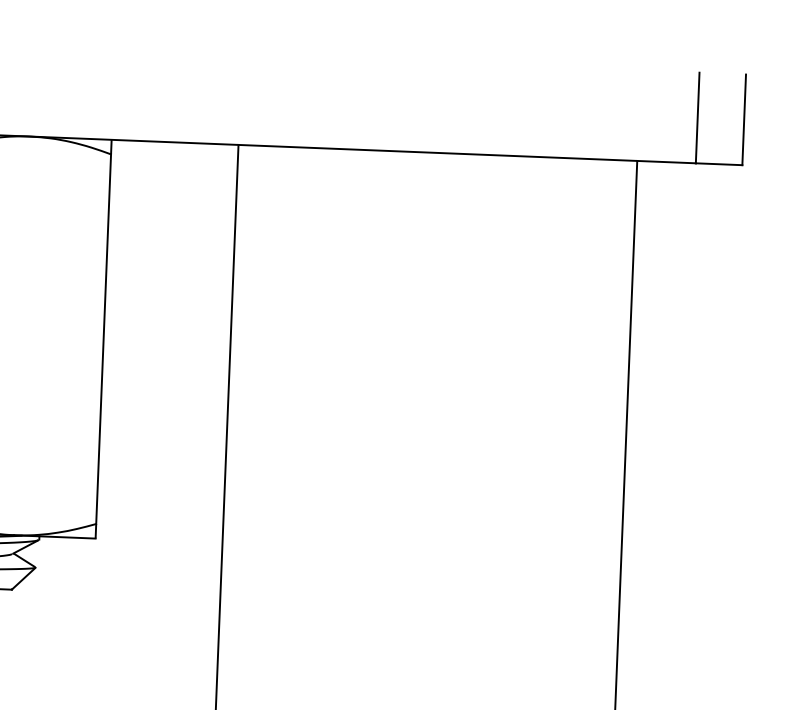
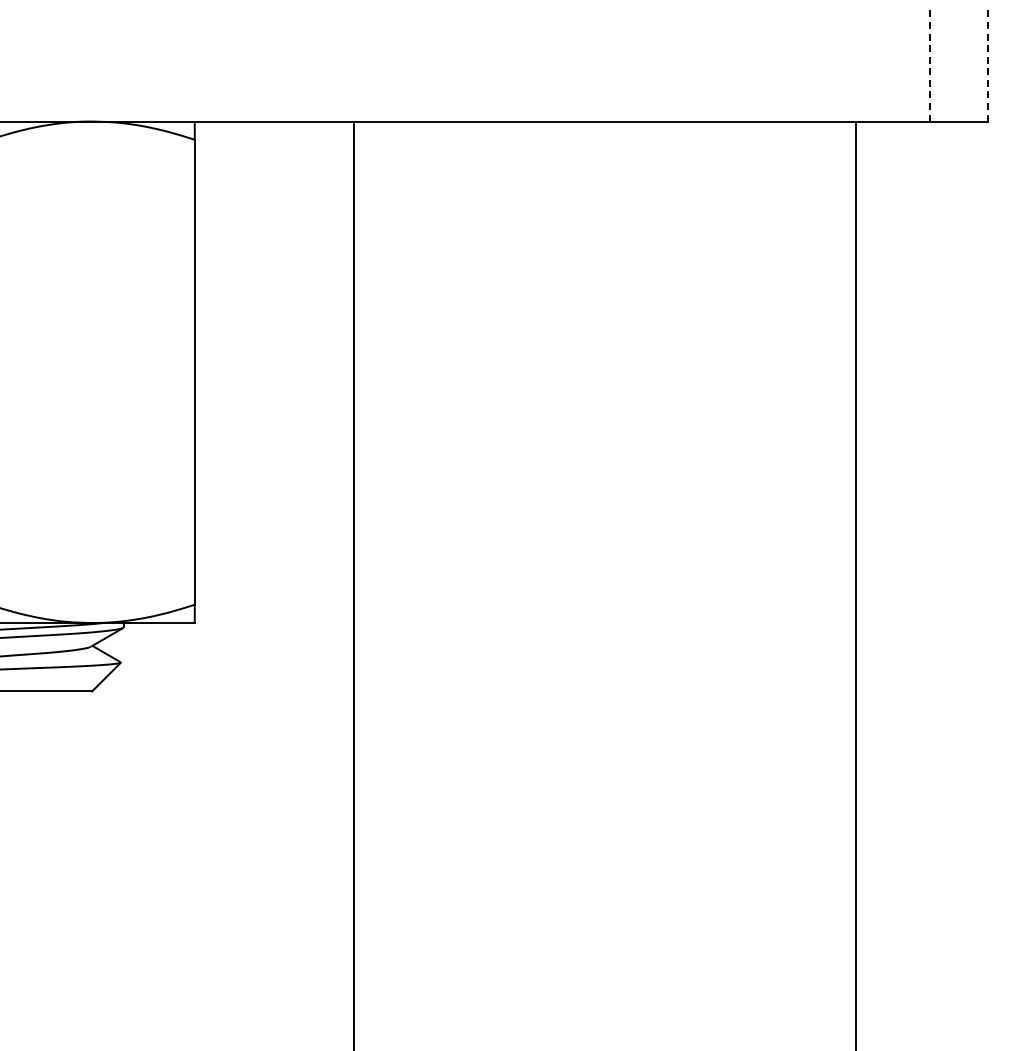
line: (697, 117) -> (929, 64), solid -> dashed
line: (744, 119) -> (988, 64), solid -> dashed

